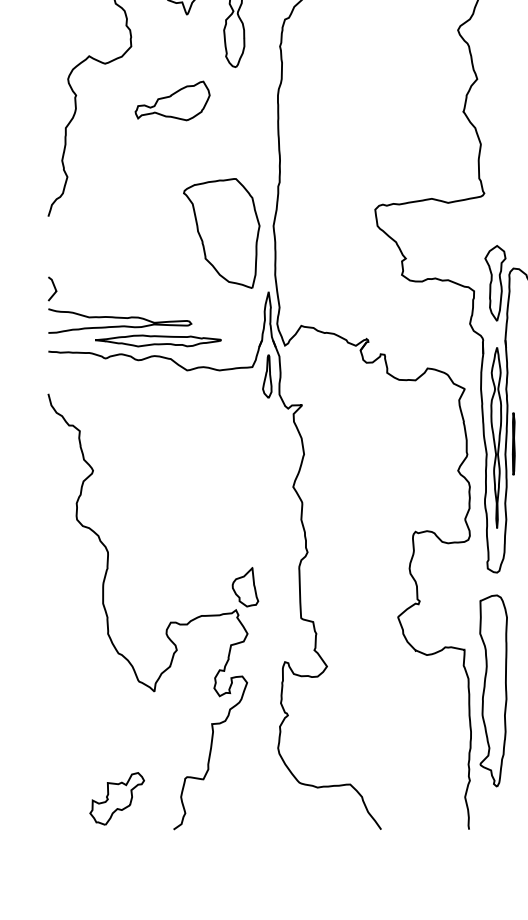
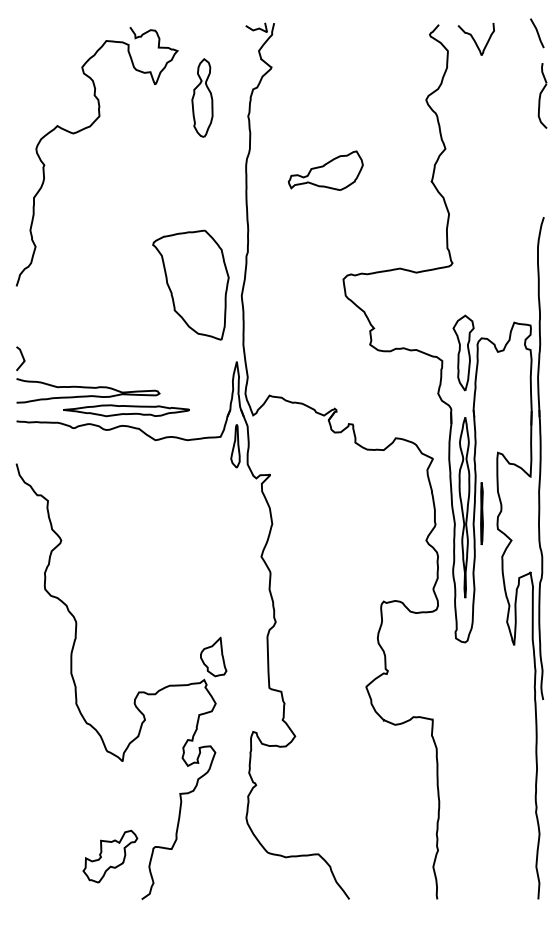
part: (172, 100) -> (325, 170), moved
part: (221, 232) -> (190, 284), moved
part: (493, 690) -> (461, 760), removed
part: (117, 798) -> (110, 856), moved

